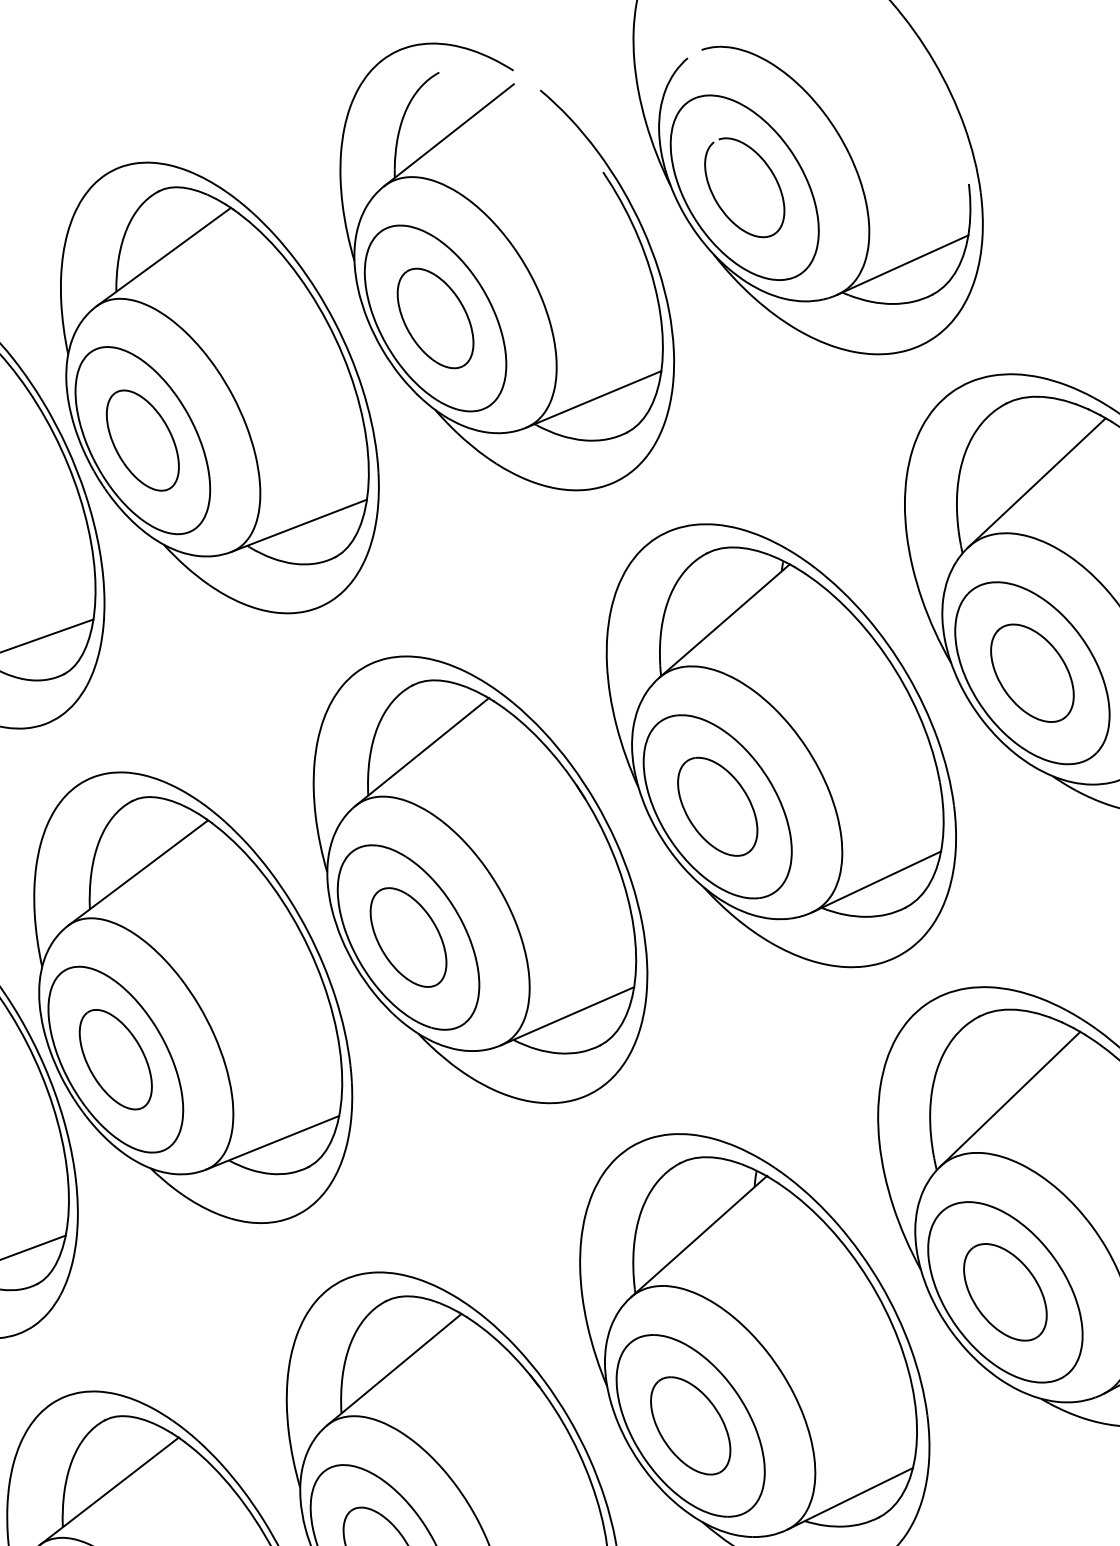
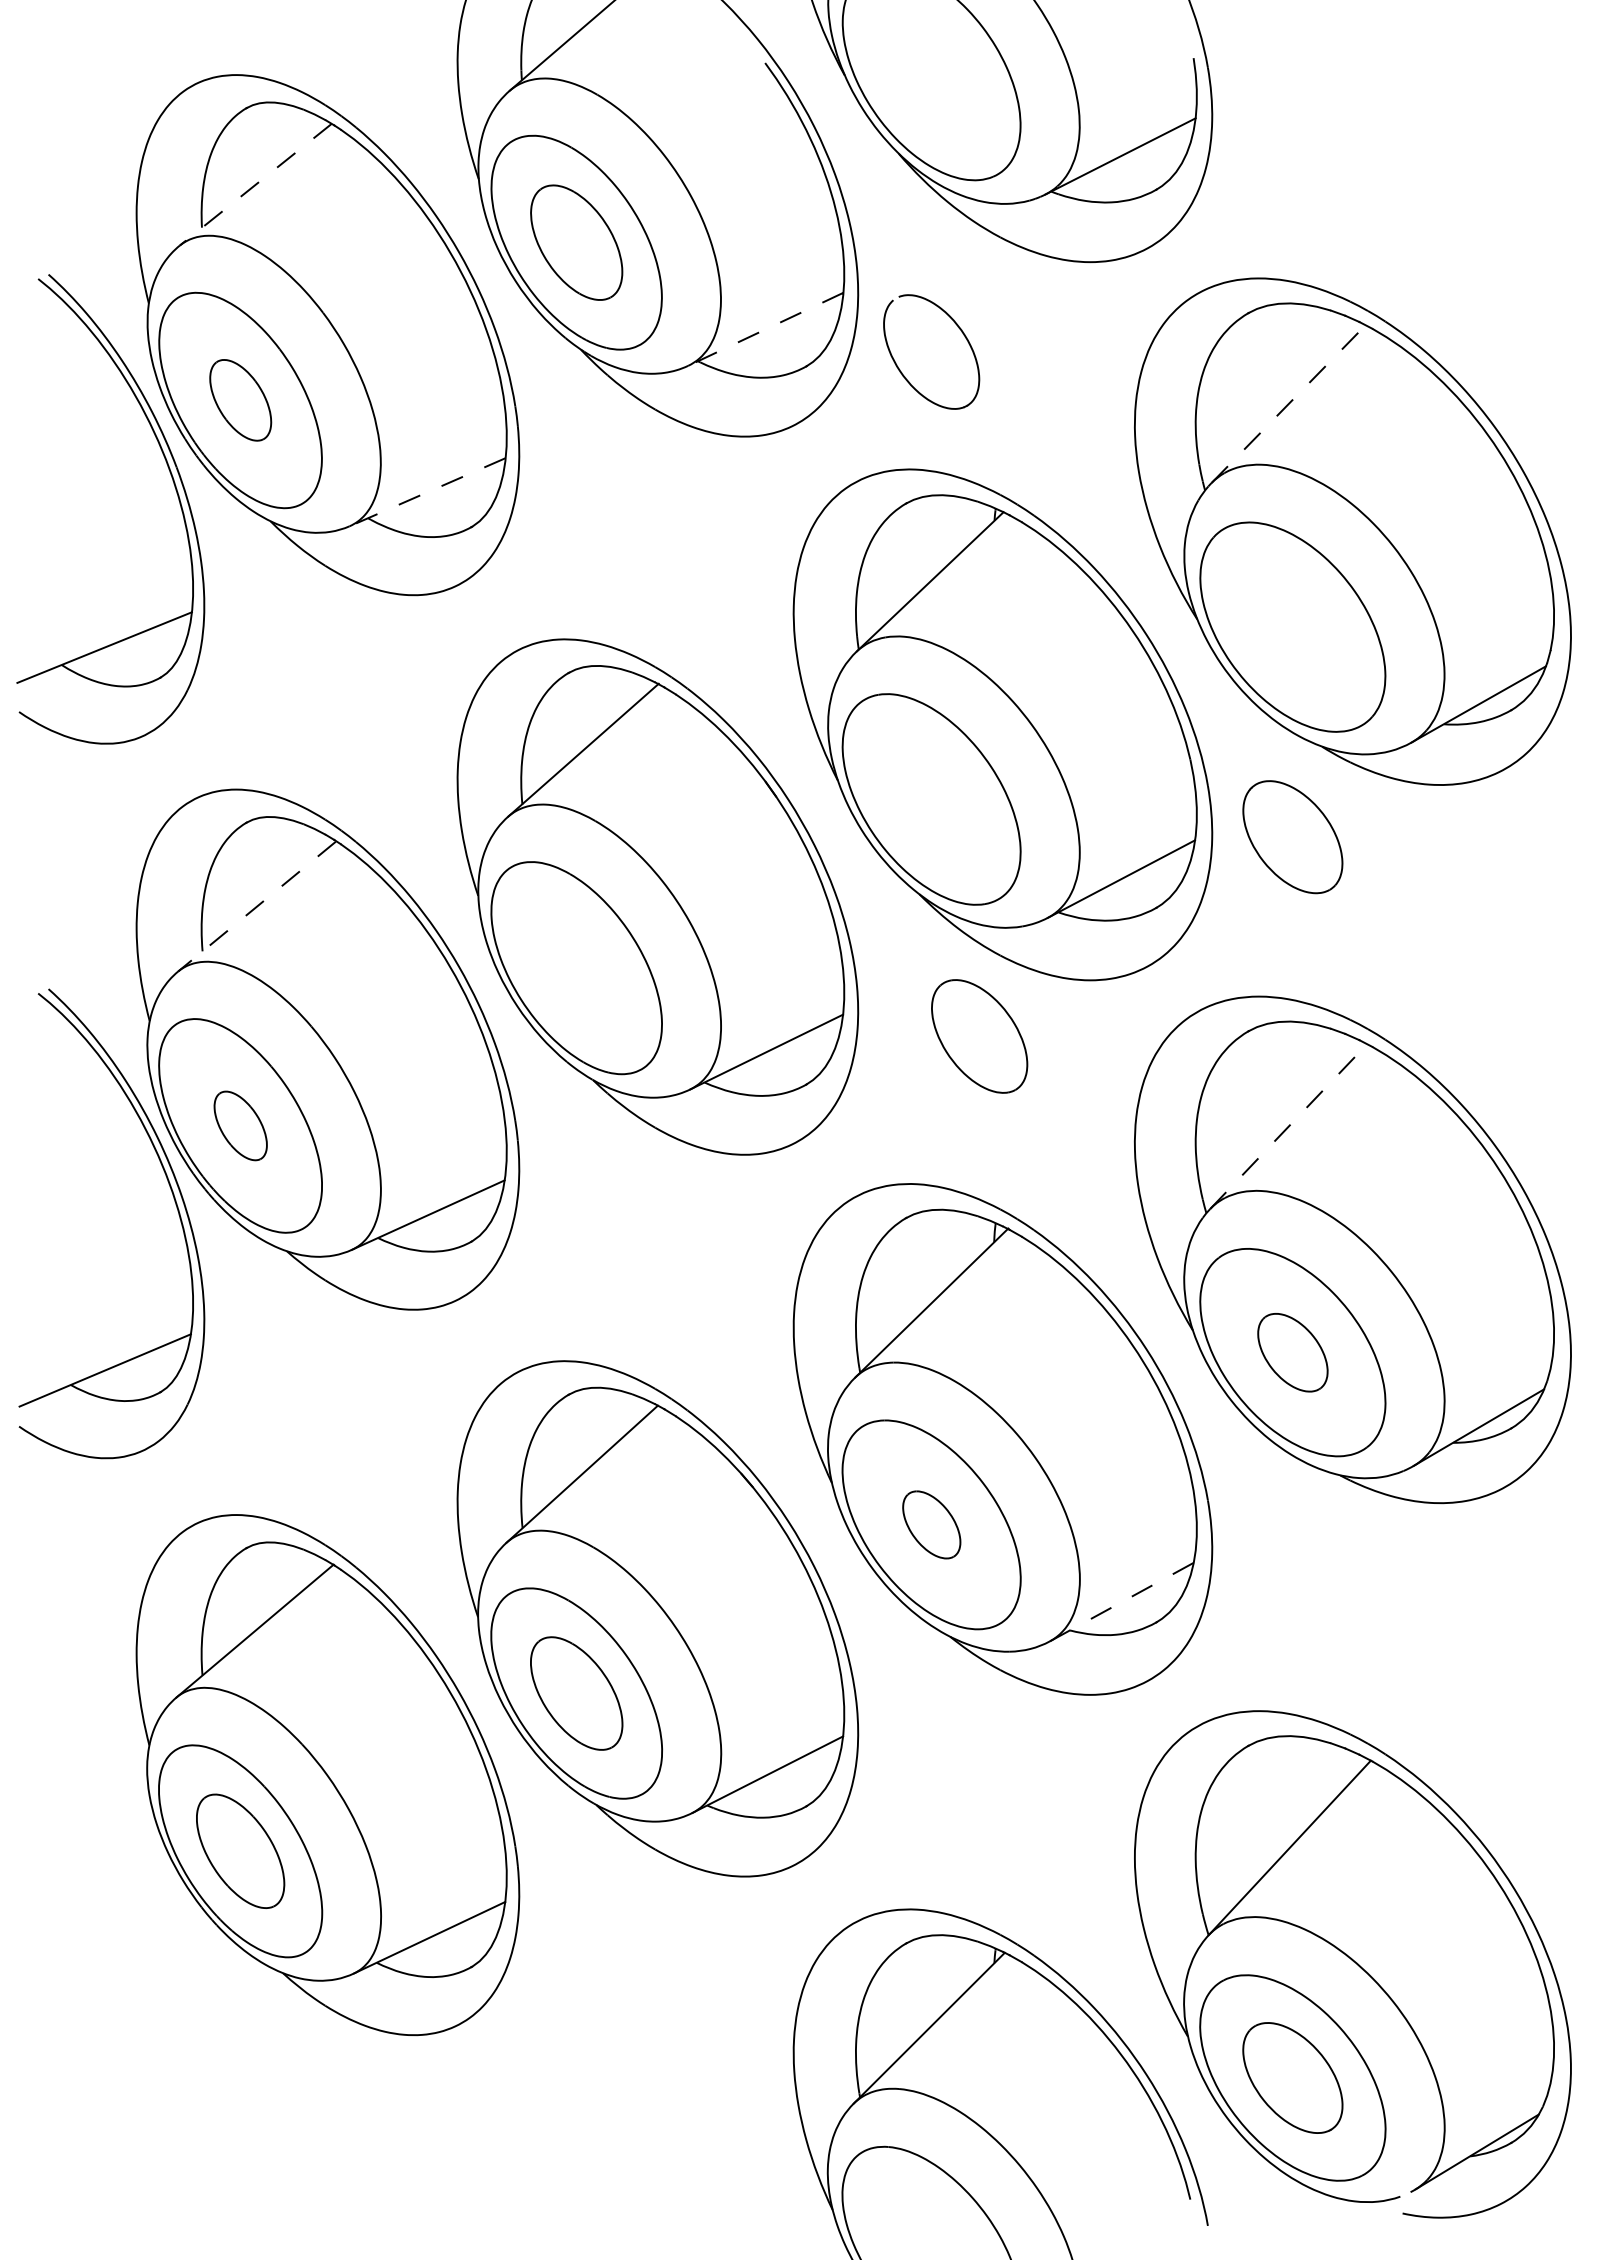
part: (768, 168) -> (958, 328), moved
line: (163, 256) -> (255, 184), solid -> dashed
line: (593, 399) -> (765, 329), solid -> dashed
part: (142, 439) -> (240, 399), size x0.7
line: (1037, 482) -> (1288, 403), solid -> dashed
line: (298, 526) -> (427, 492), solid -> dashed
part: (1032, 673) -> (1292, 837), moved
part: (717, 806) -> (979, 1036), moved
line: (137, 873) -> (256, 906), solid -> dashed
part: (408, 936) -> (576, 967), removed
part: (115, 1059) -> (240, 1125), size x0.6
line: (1010, 1099) -> (1288, 1126), solid -> dashed
part: (1005, 1292) -> (1292, 1352), size x0.7
part: (690, 1425) -> (931, 1524), size x0.6
line: (849, 1499) -> (1121, 1602), solid -> dashed

